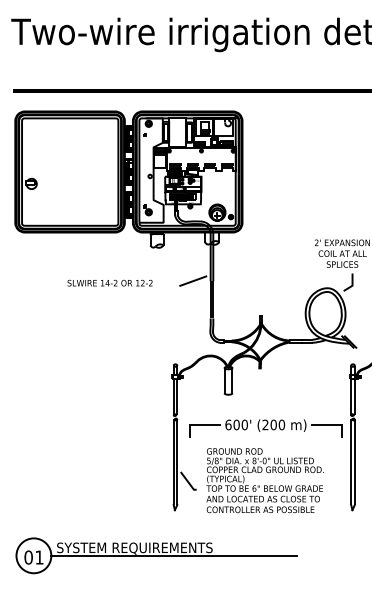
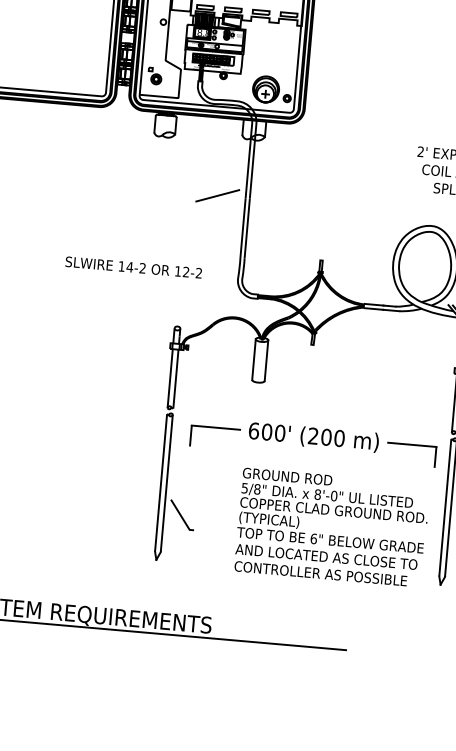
text: (109, 282) -> (132, 266), moved
text: (264, 480) -> (331, 527), moved

